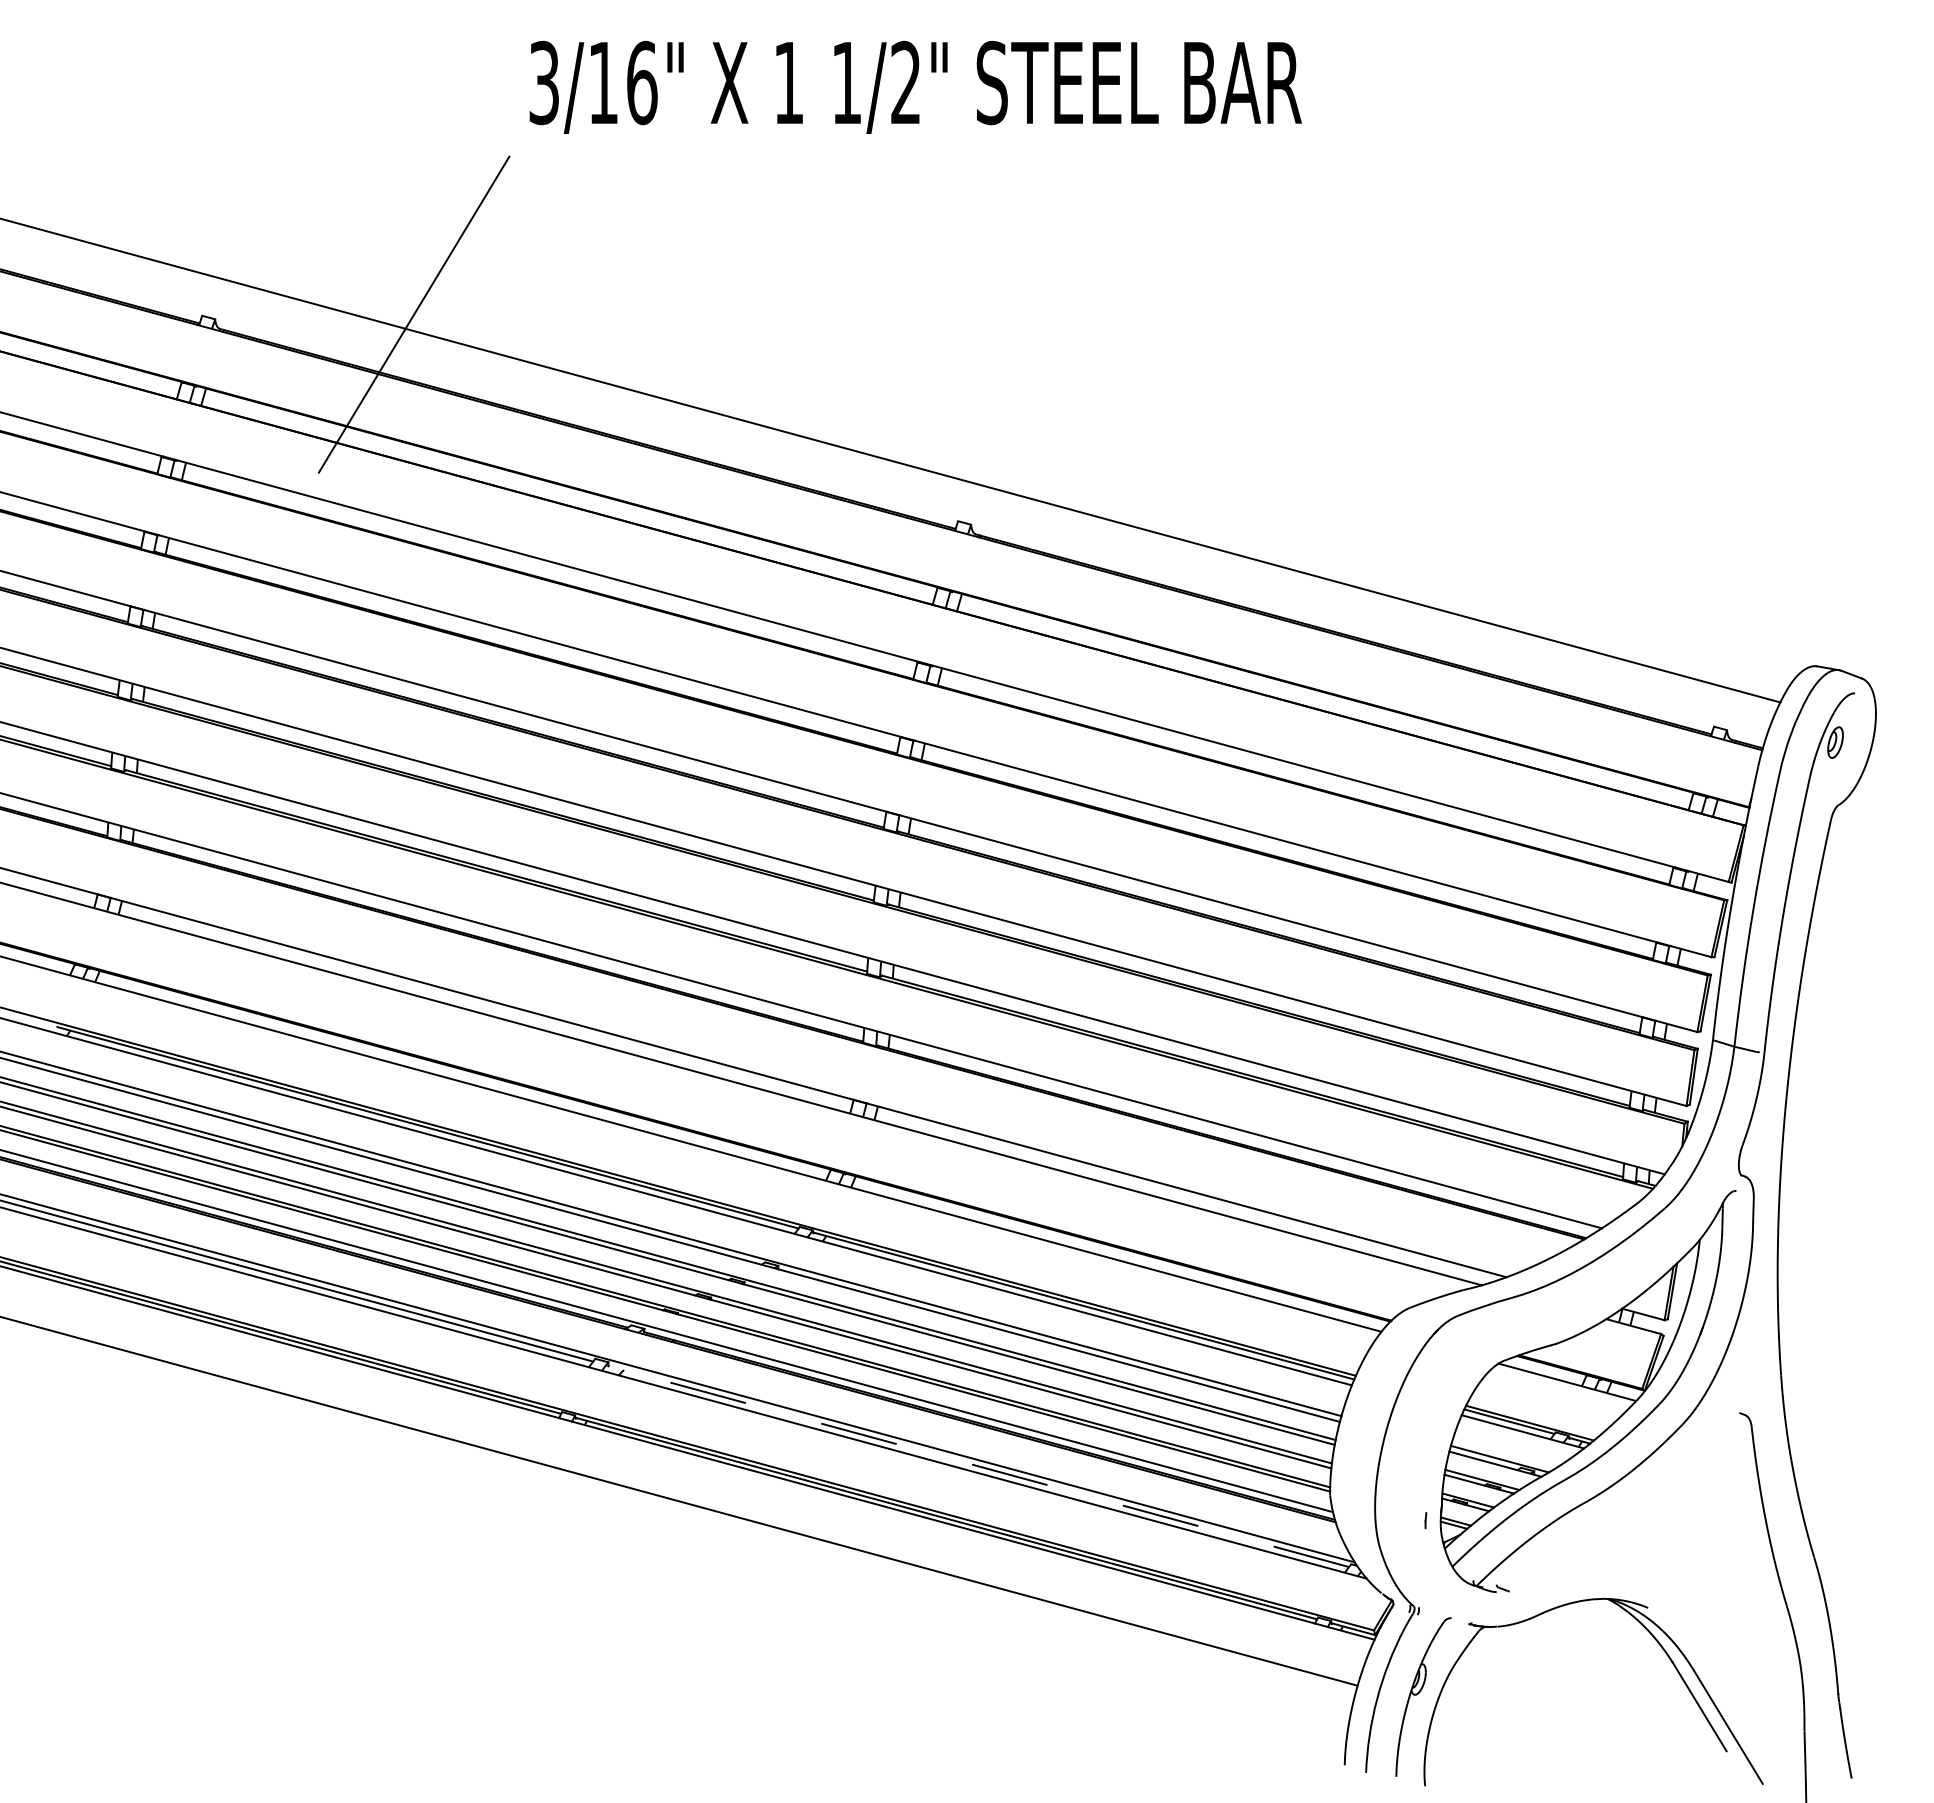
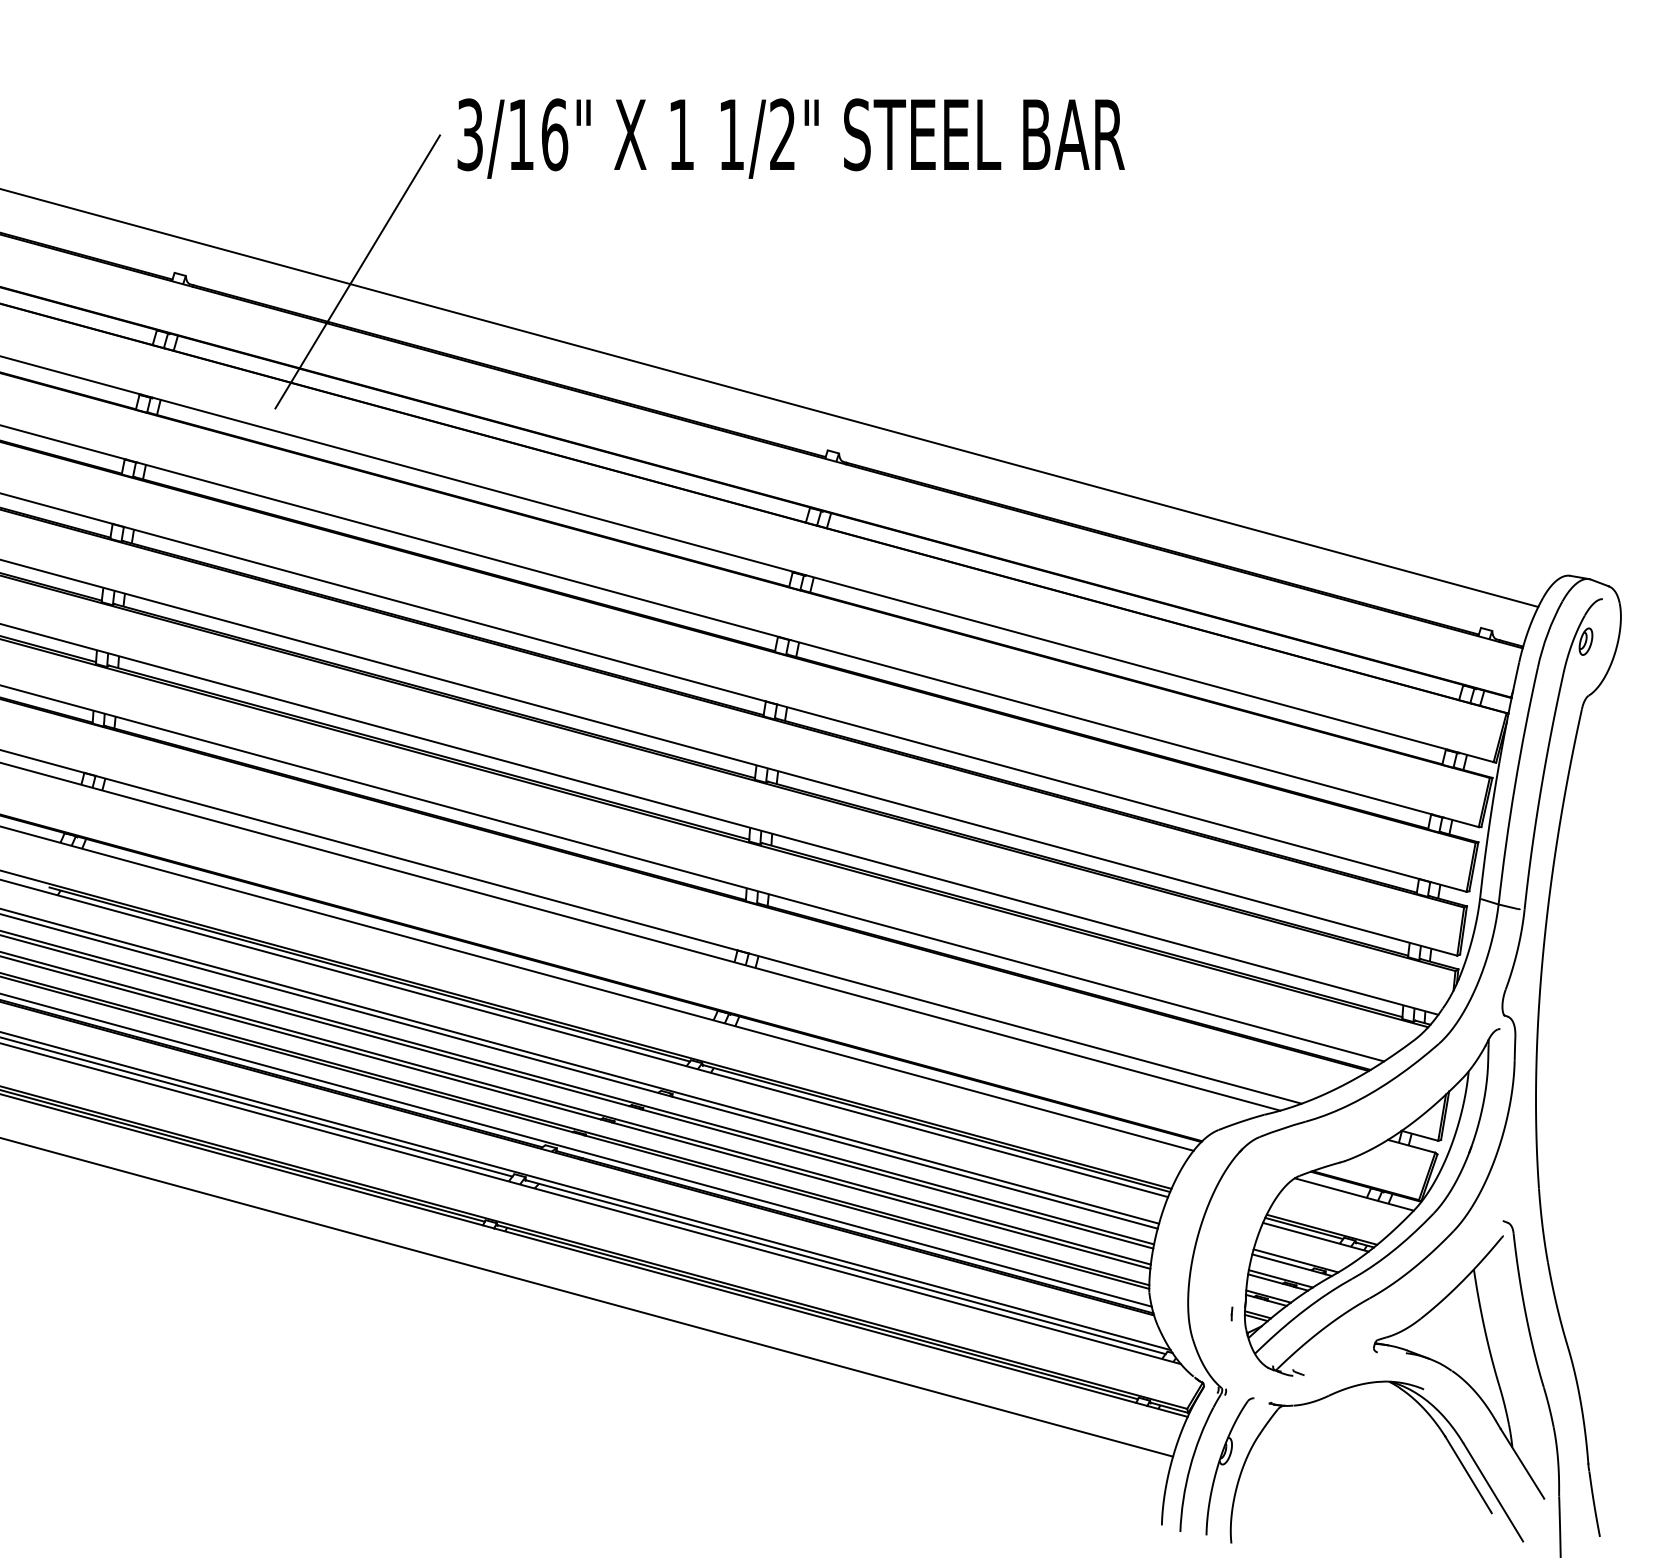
text: (915, 86) -> (790, 137), moved
line: (978, 1466) -> (845, 1267), dashed -> solid
part: (1688, 1582) -> (1458, 1367), added

